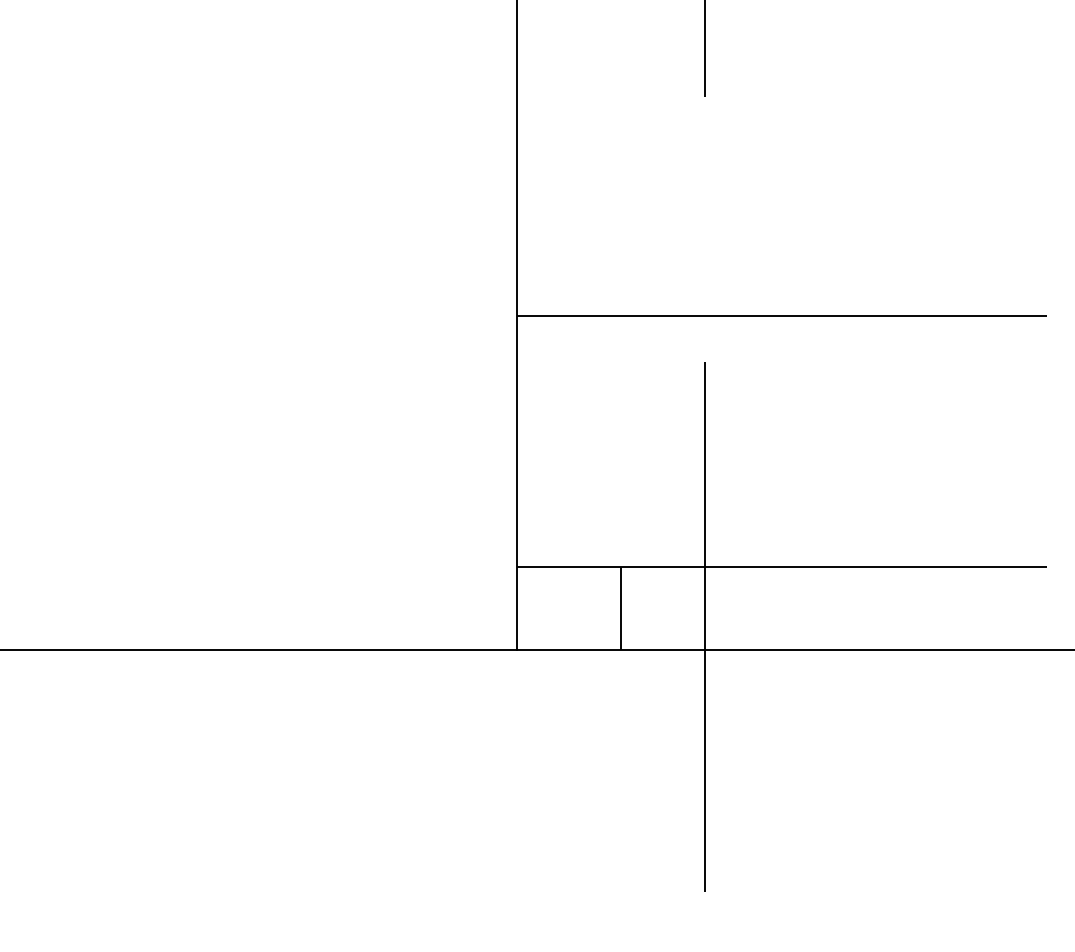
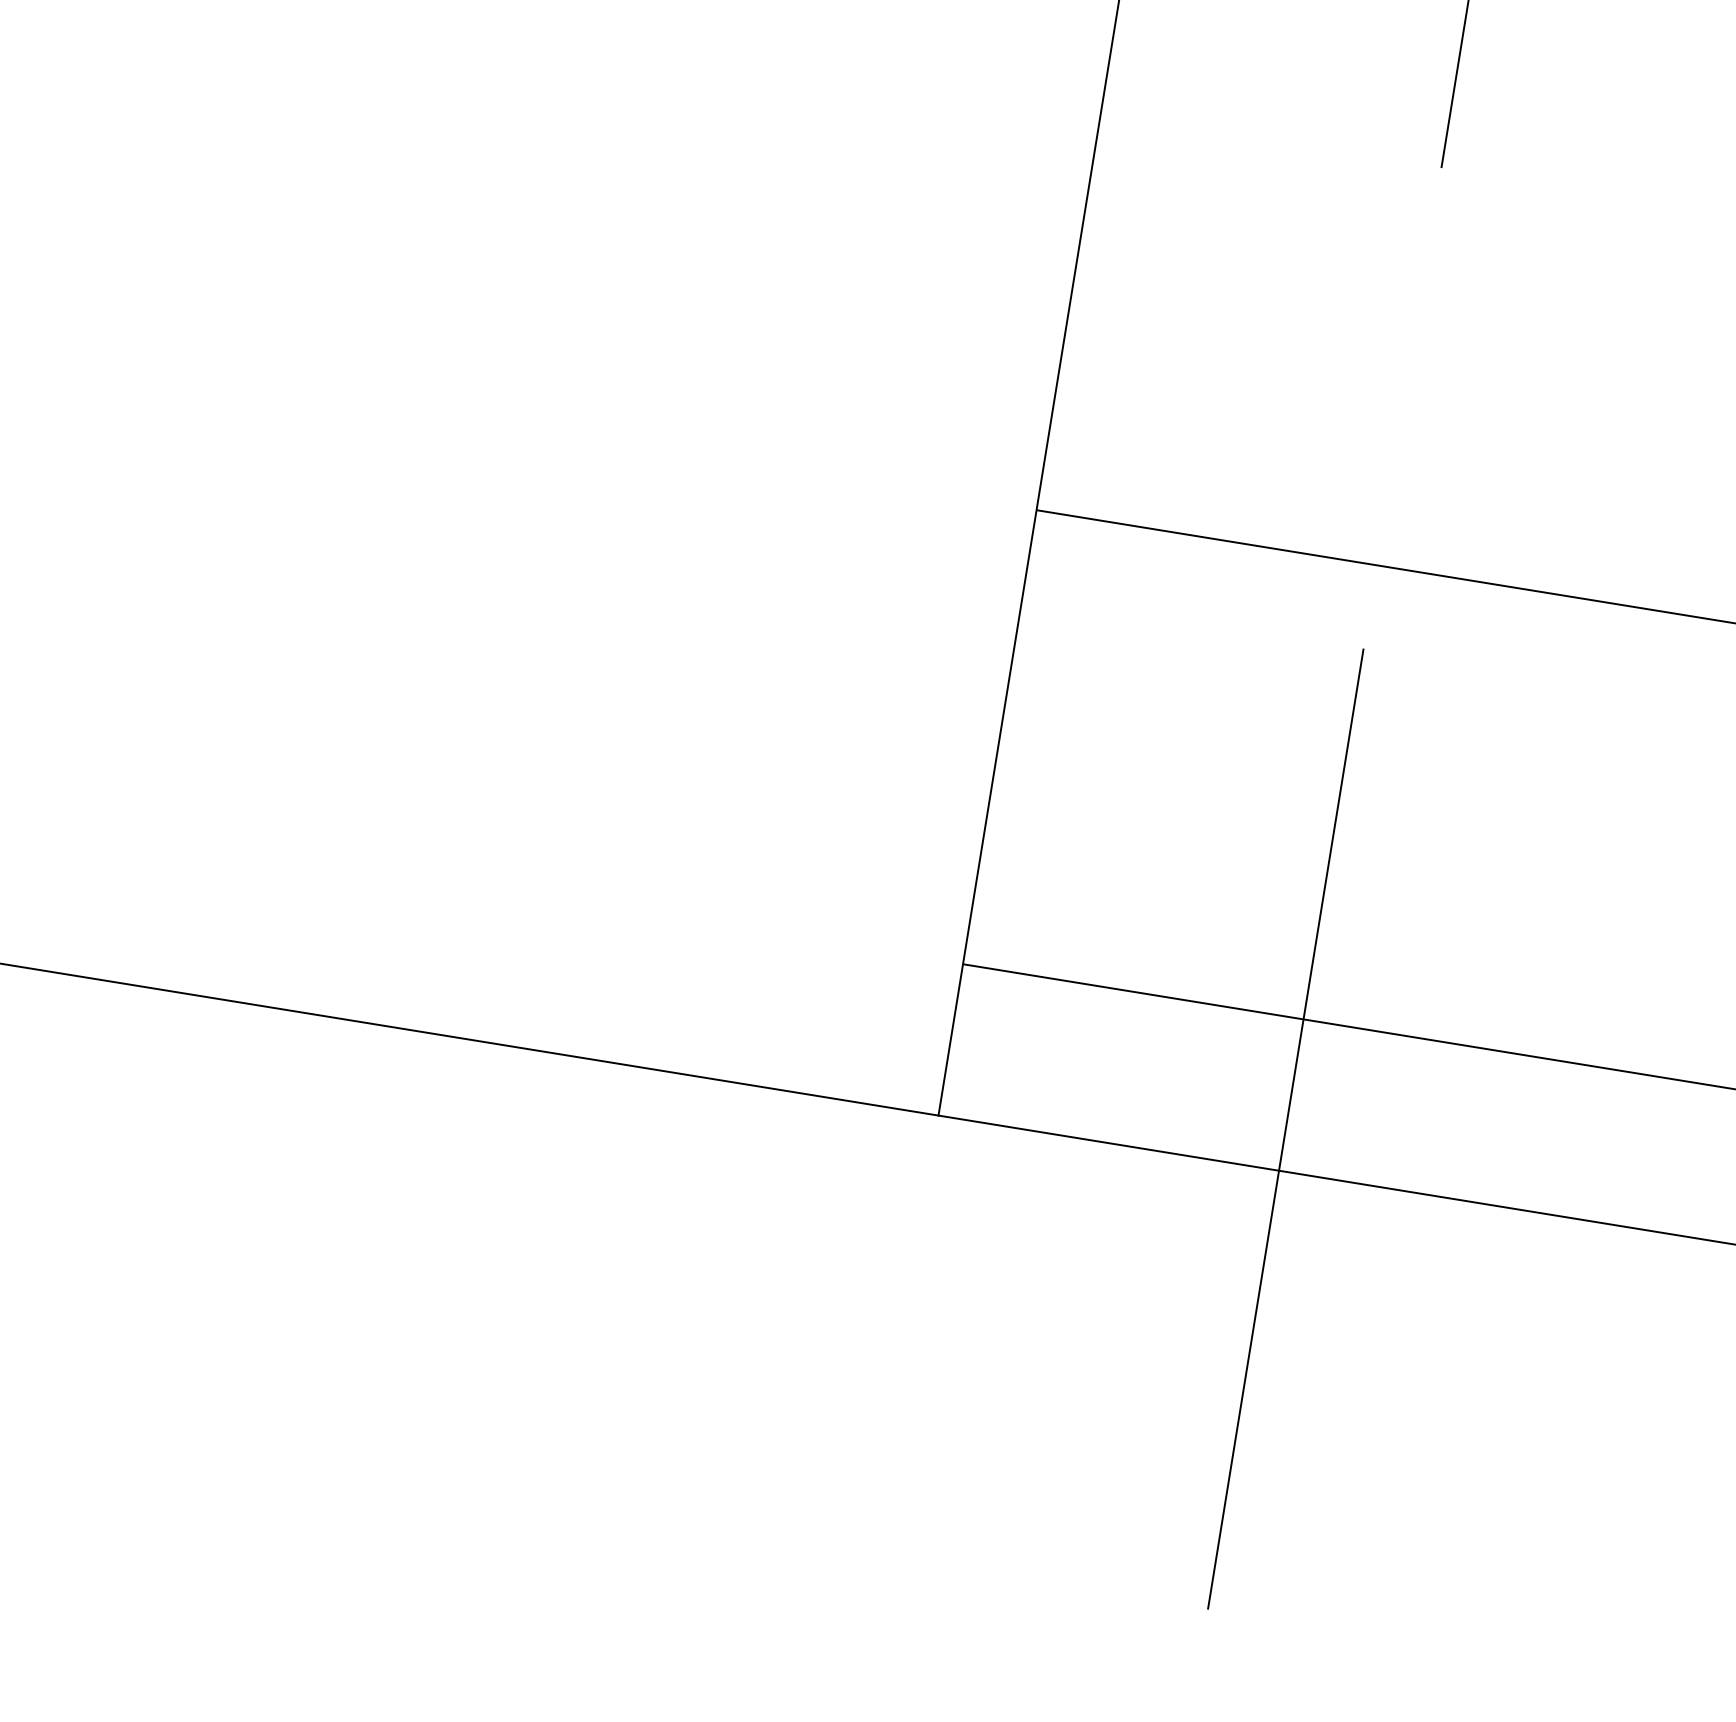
line: (621, 608) -> (1140, 1070), removed

